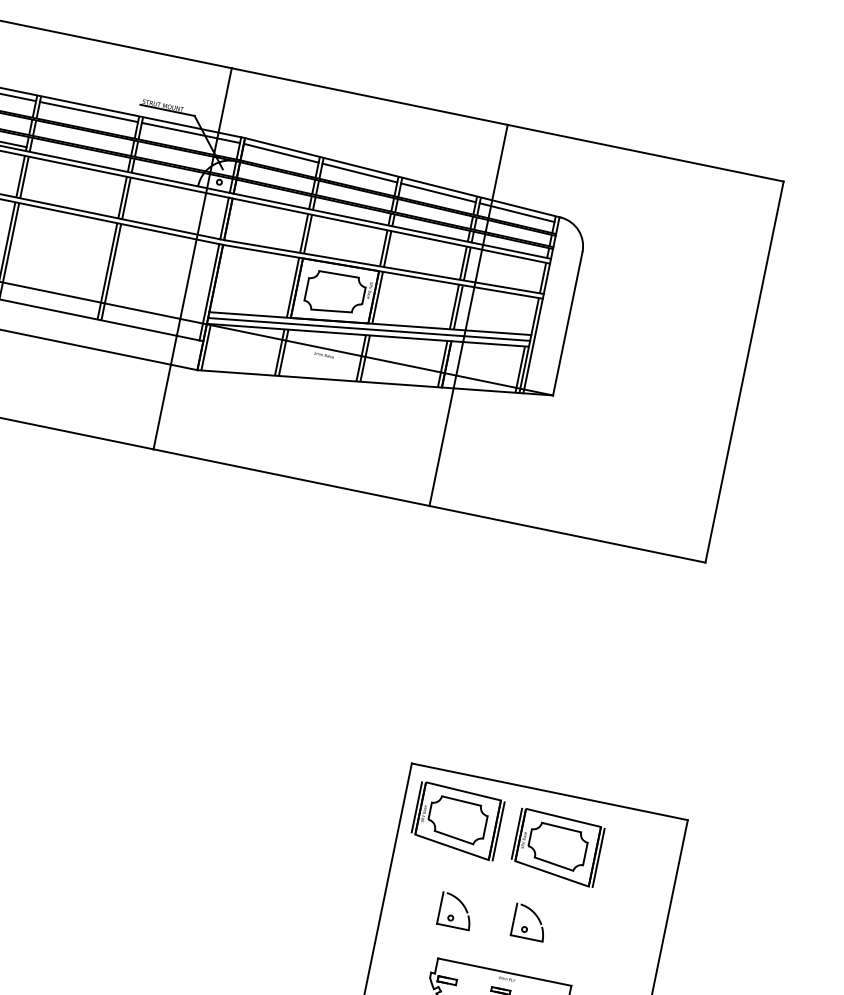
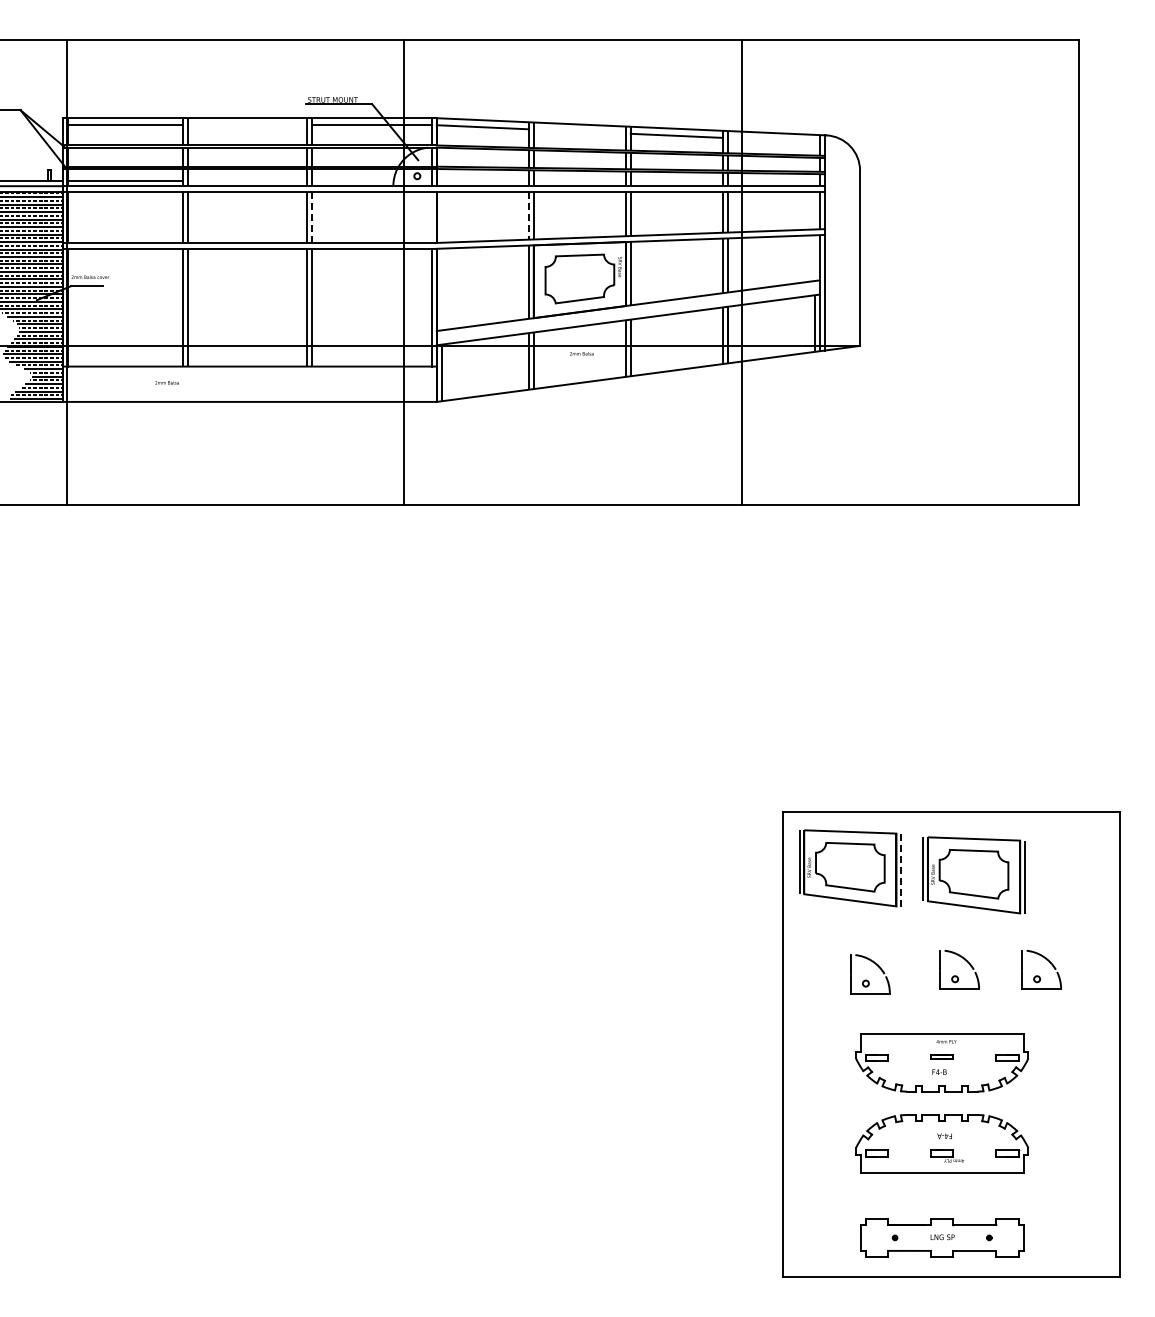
line: (88, 112) -> (247, 125), removed
line: (359, 172) -> (579, 131), removed
line: (126, 199) -> (312, 218), solid -> dashed
line: (516, 212) -> (773, 140), removed
line: (224, 218) -> (432, 217), removed
line: (304, 233) -> (529, 215), solid -> dashed
line: (369, 329) -> (628, 312), removed
line: (498, 831) -> (901, 870), solid -> dashed
part: (593, 940) -> (1038, 975), added

